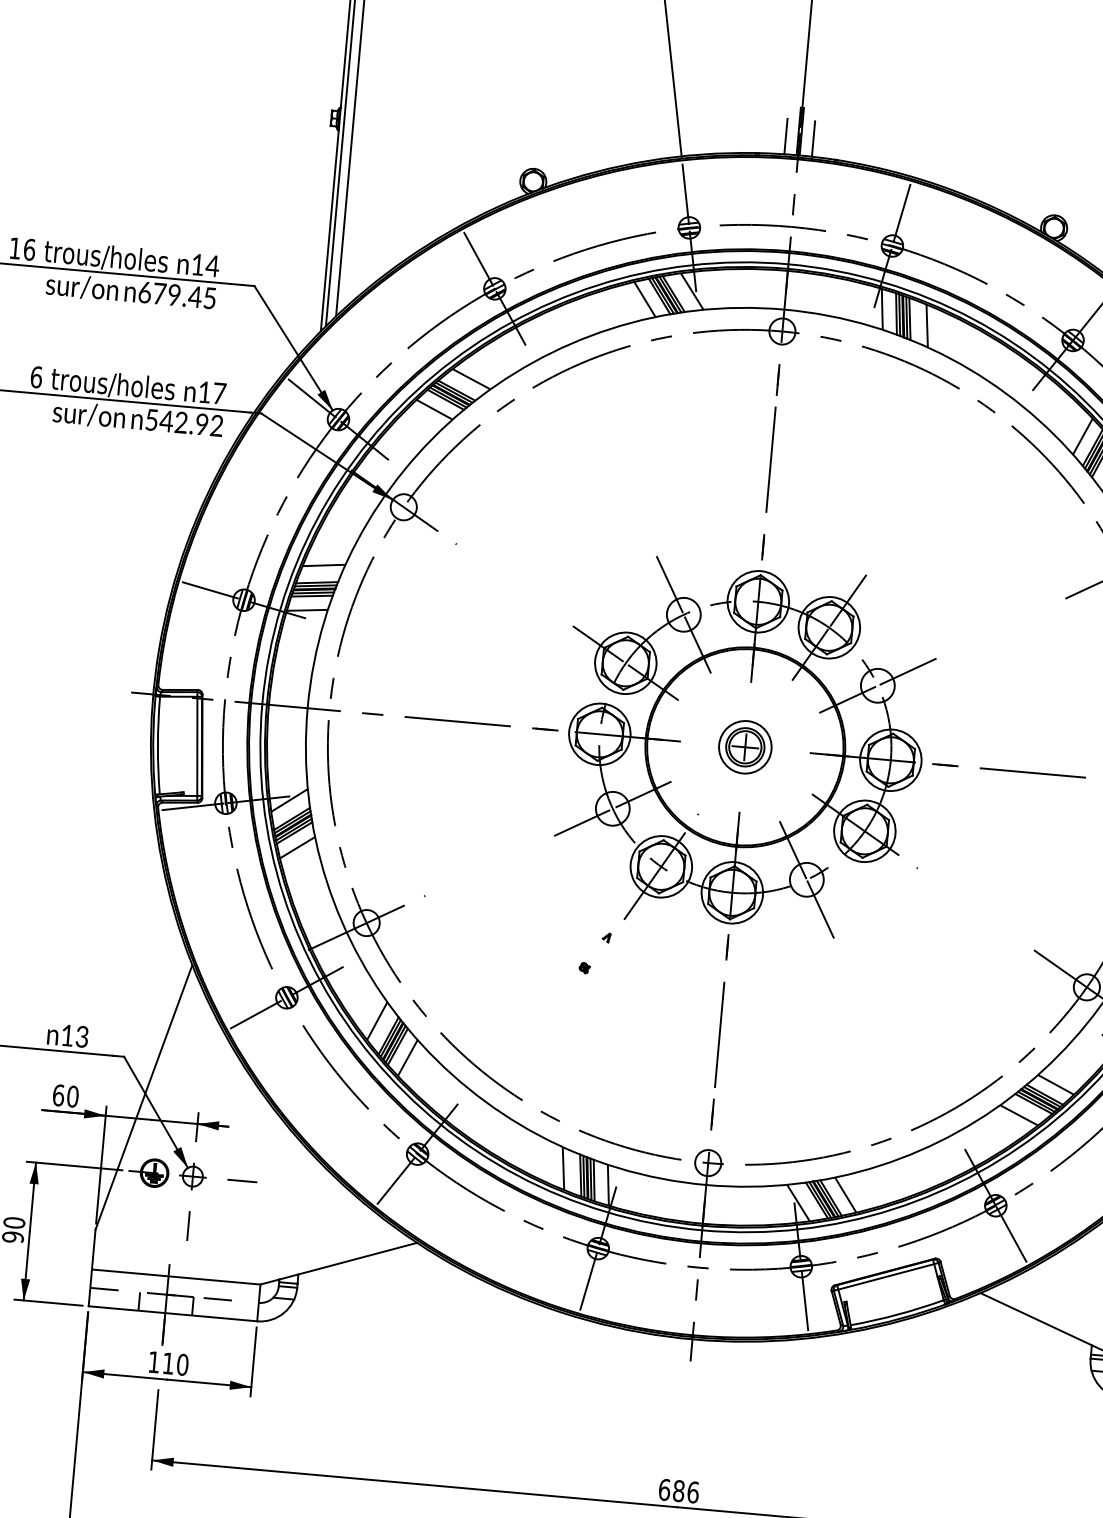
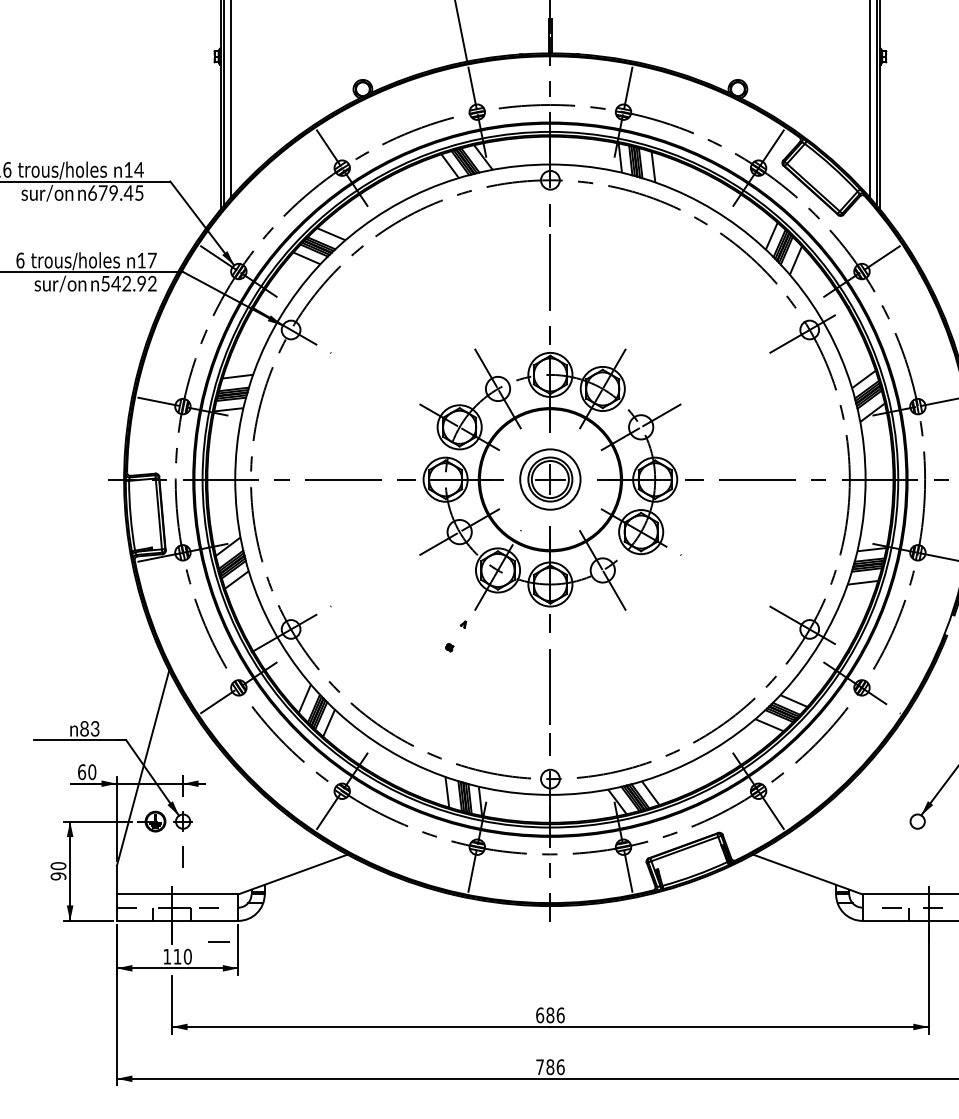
line: (786, 136) -> (540, 40), removed
line: (813, 138) -> (560, 40), removed
part: (745, 747) -> (550, 479), size x1.6
text: (67, 1035) -> (84, 728), 13 -> 83
line: (242, 1180) -> (218, 941), moved

